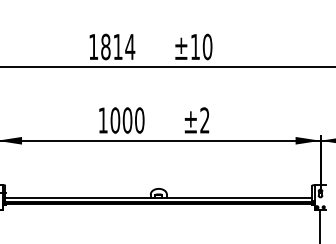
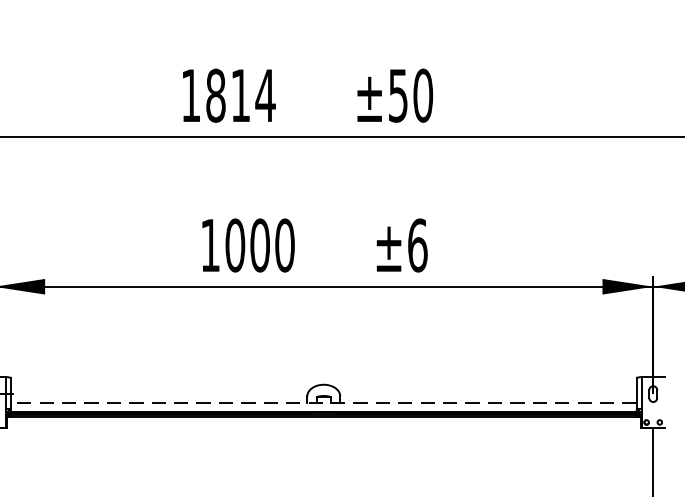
text: (194, 47) -> (396, 96), ±10 -> ±50
text: (204, 120) -> (416, 245), ±2 -> ±6
line: (158, 197) -> (323, 402), solid -> dashed

